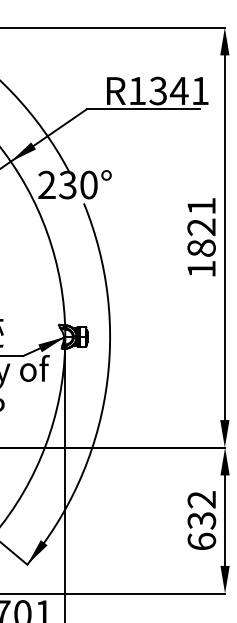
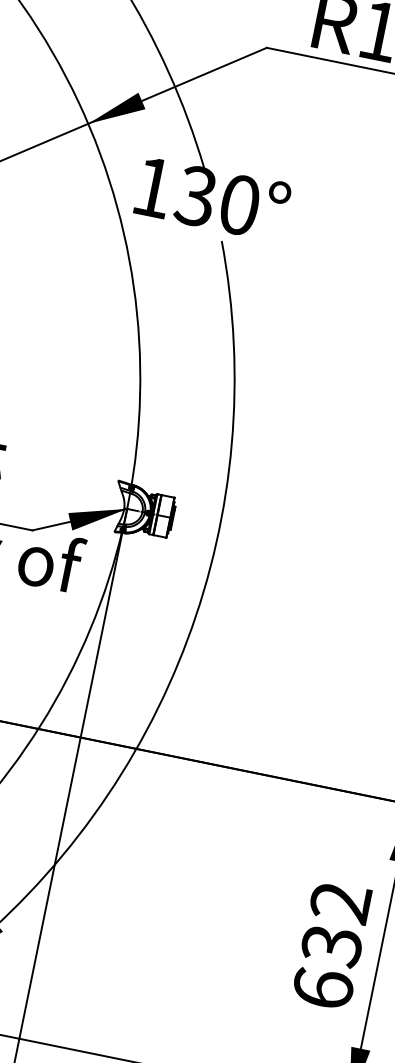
text: (46, 184) -> (152, 186), 230° -> 130°

